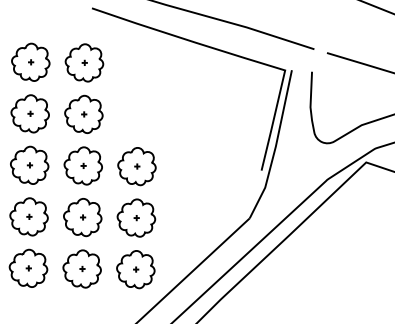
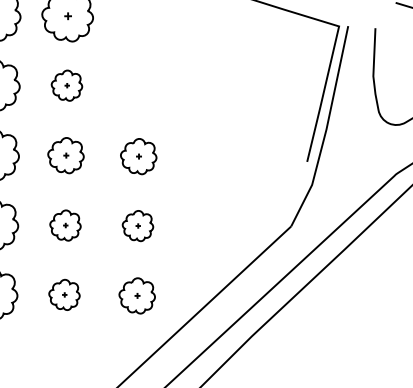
part: (83, 113) -> (66, 84), size x0.6
part: (82, 165) -> (65, 154), size x0.7
part: (136, 166) -> (138, 156), size x0.7
part: (82, 217) -> (65, 225), size x0.6
part: (136, 217) -> (138, 225), size x0.6
part: (81, 268) -> (63, 294), size x0.6
part: (135, 269) -> (136, 295), size x0.7

